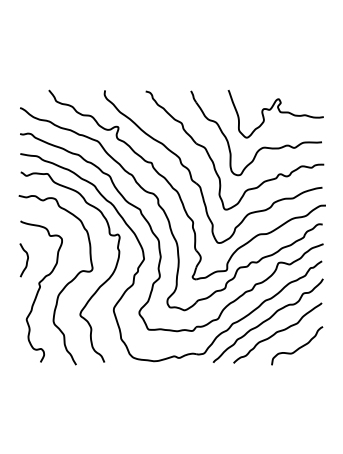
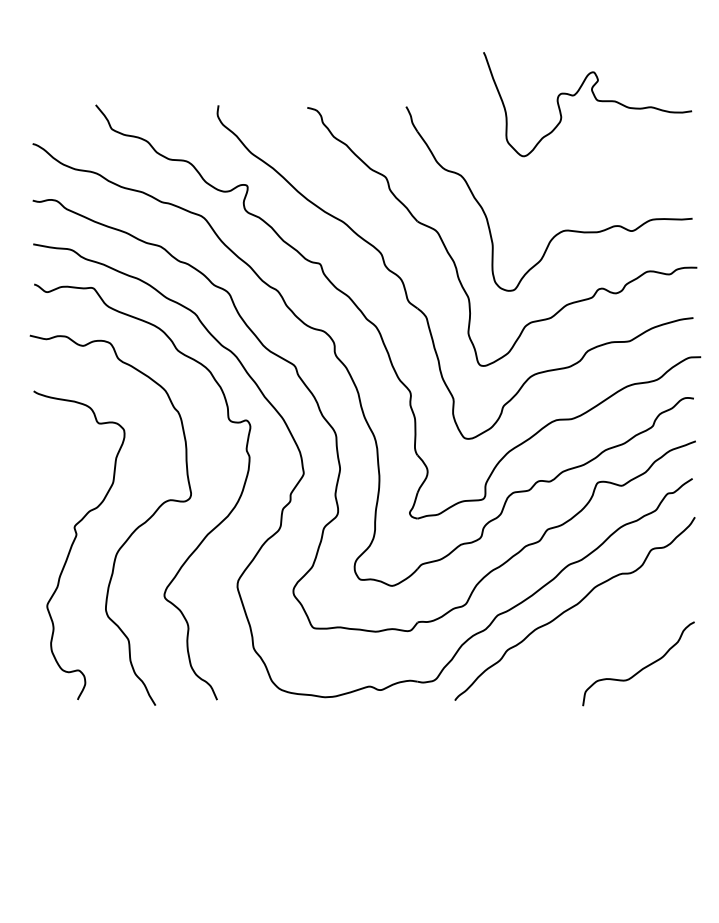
curve: (278, 111) -> (593, 99), moved
curve: (26, 260) -> (46, 477), removed
curve: (277, 332) -> (595, 634), removed

